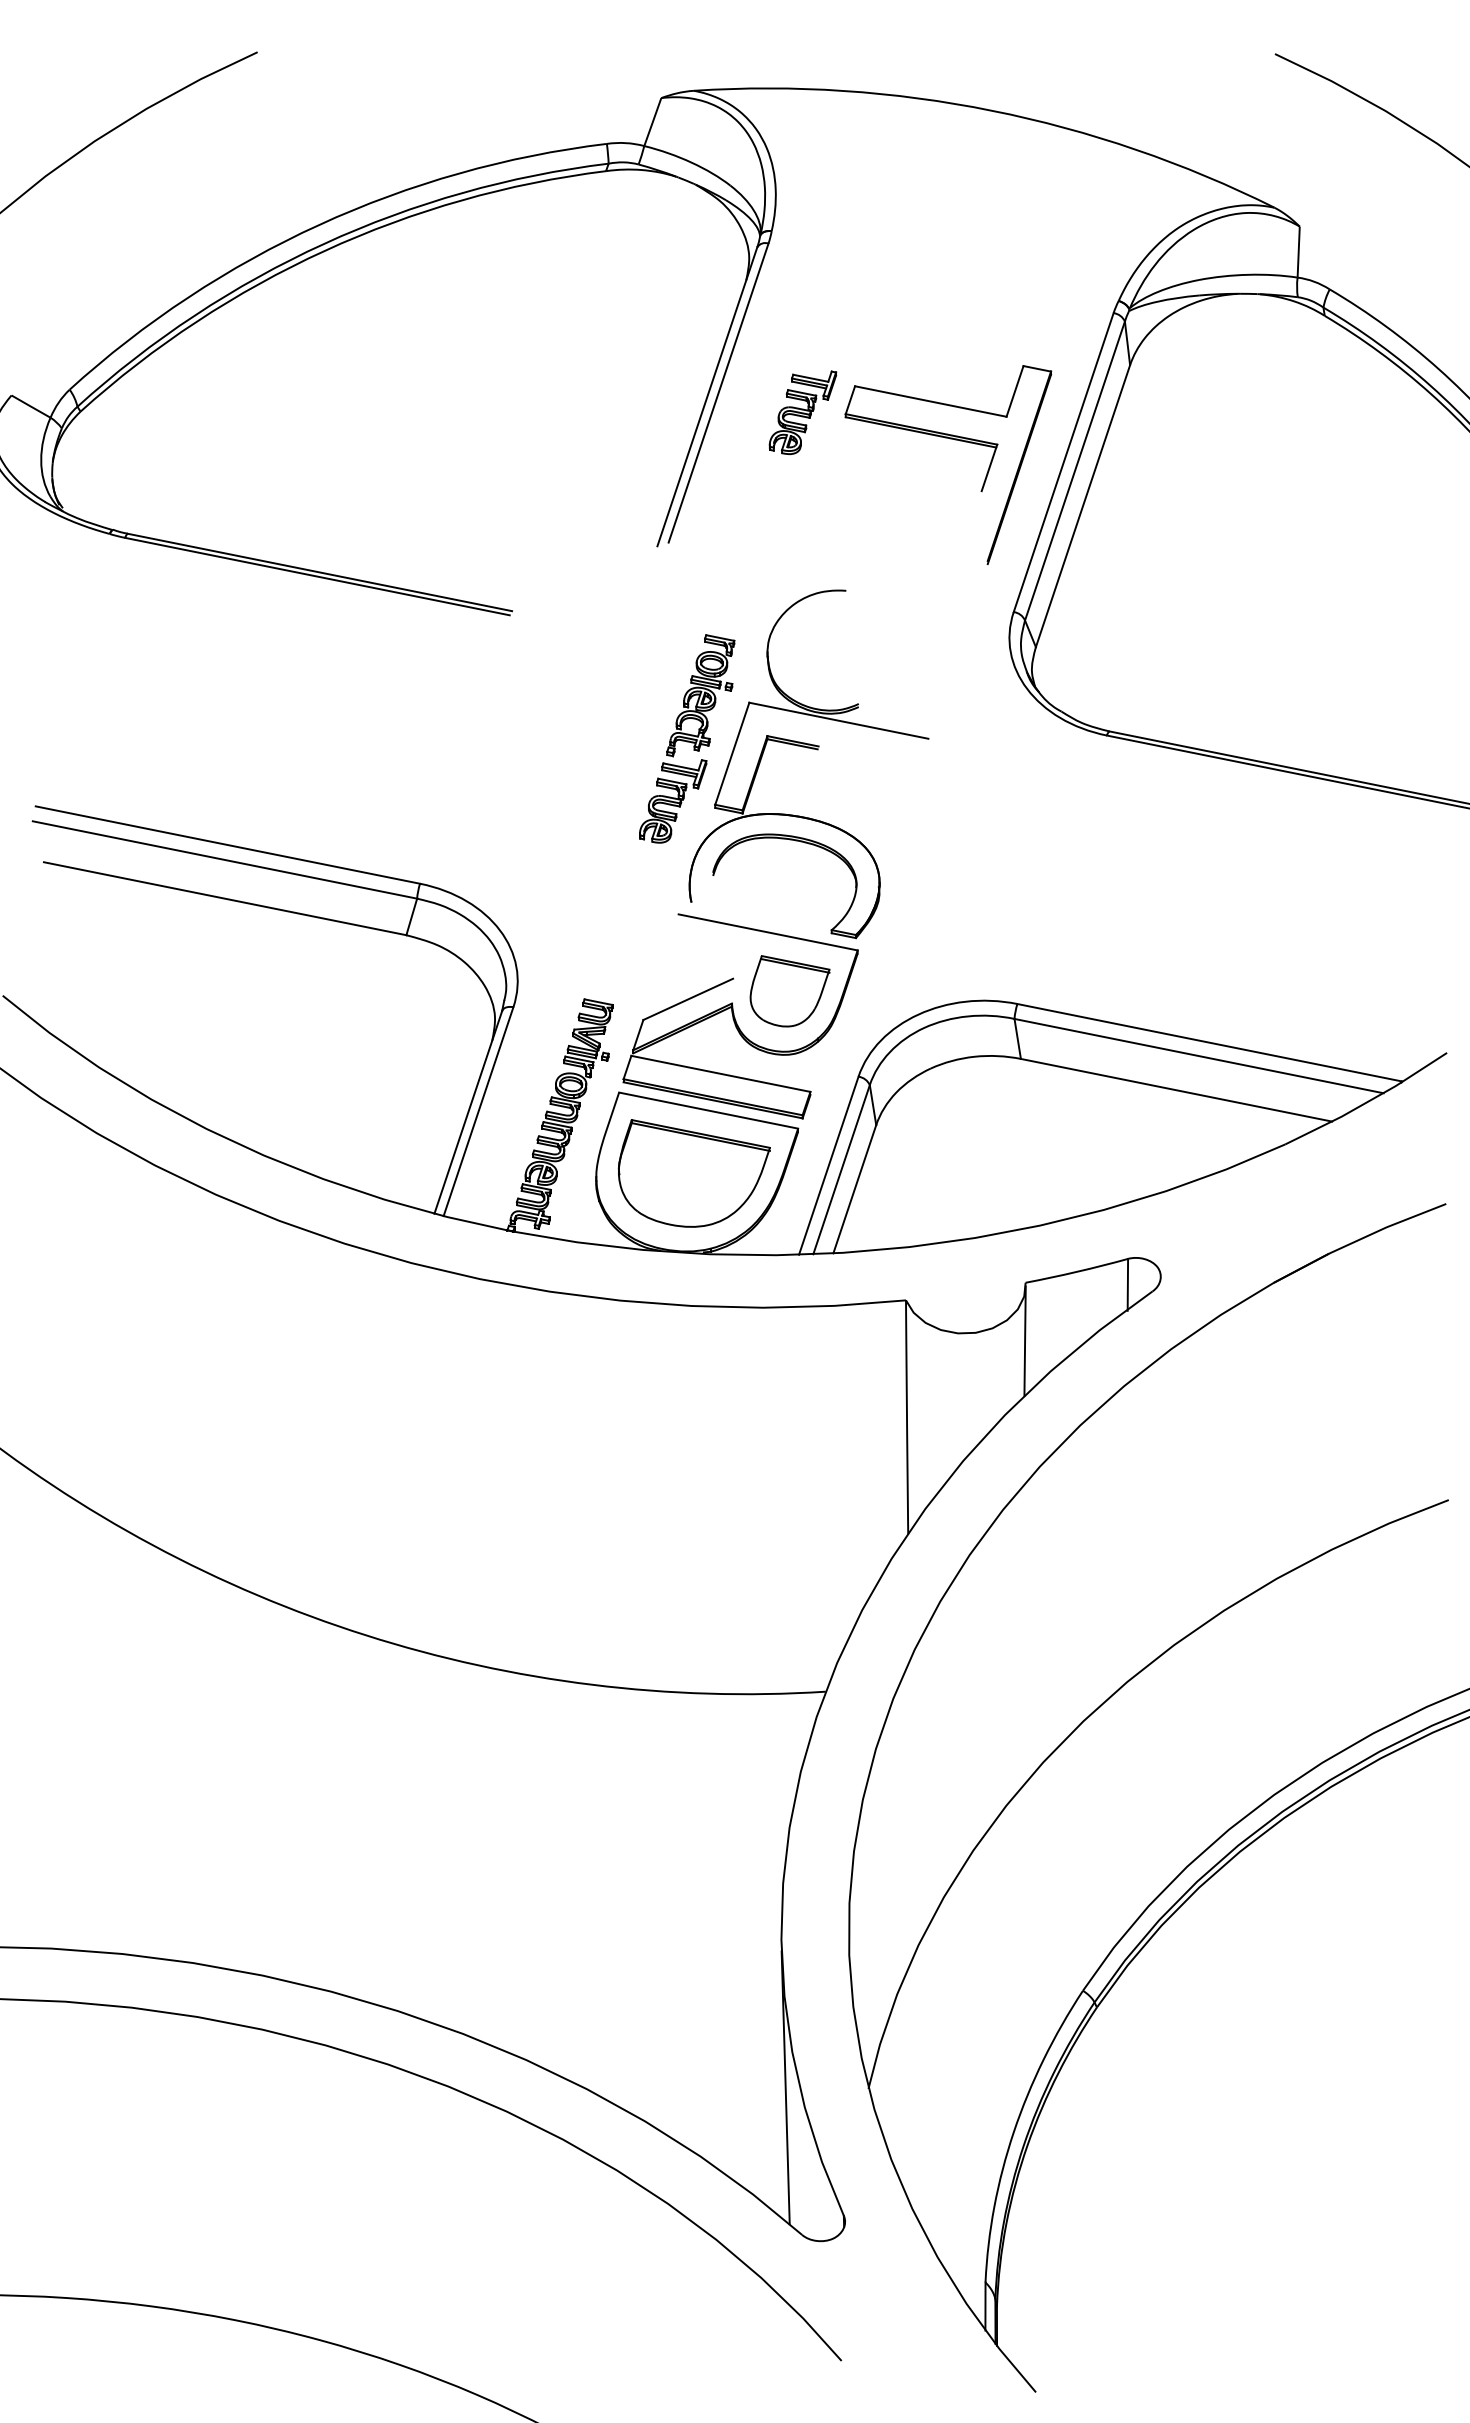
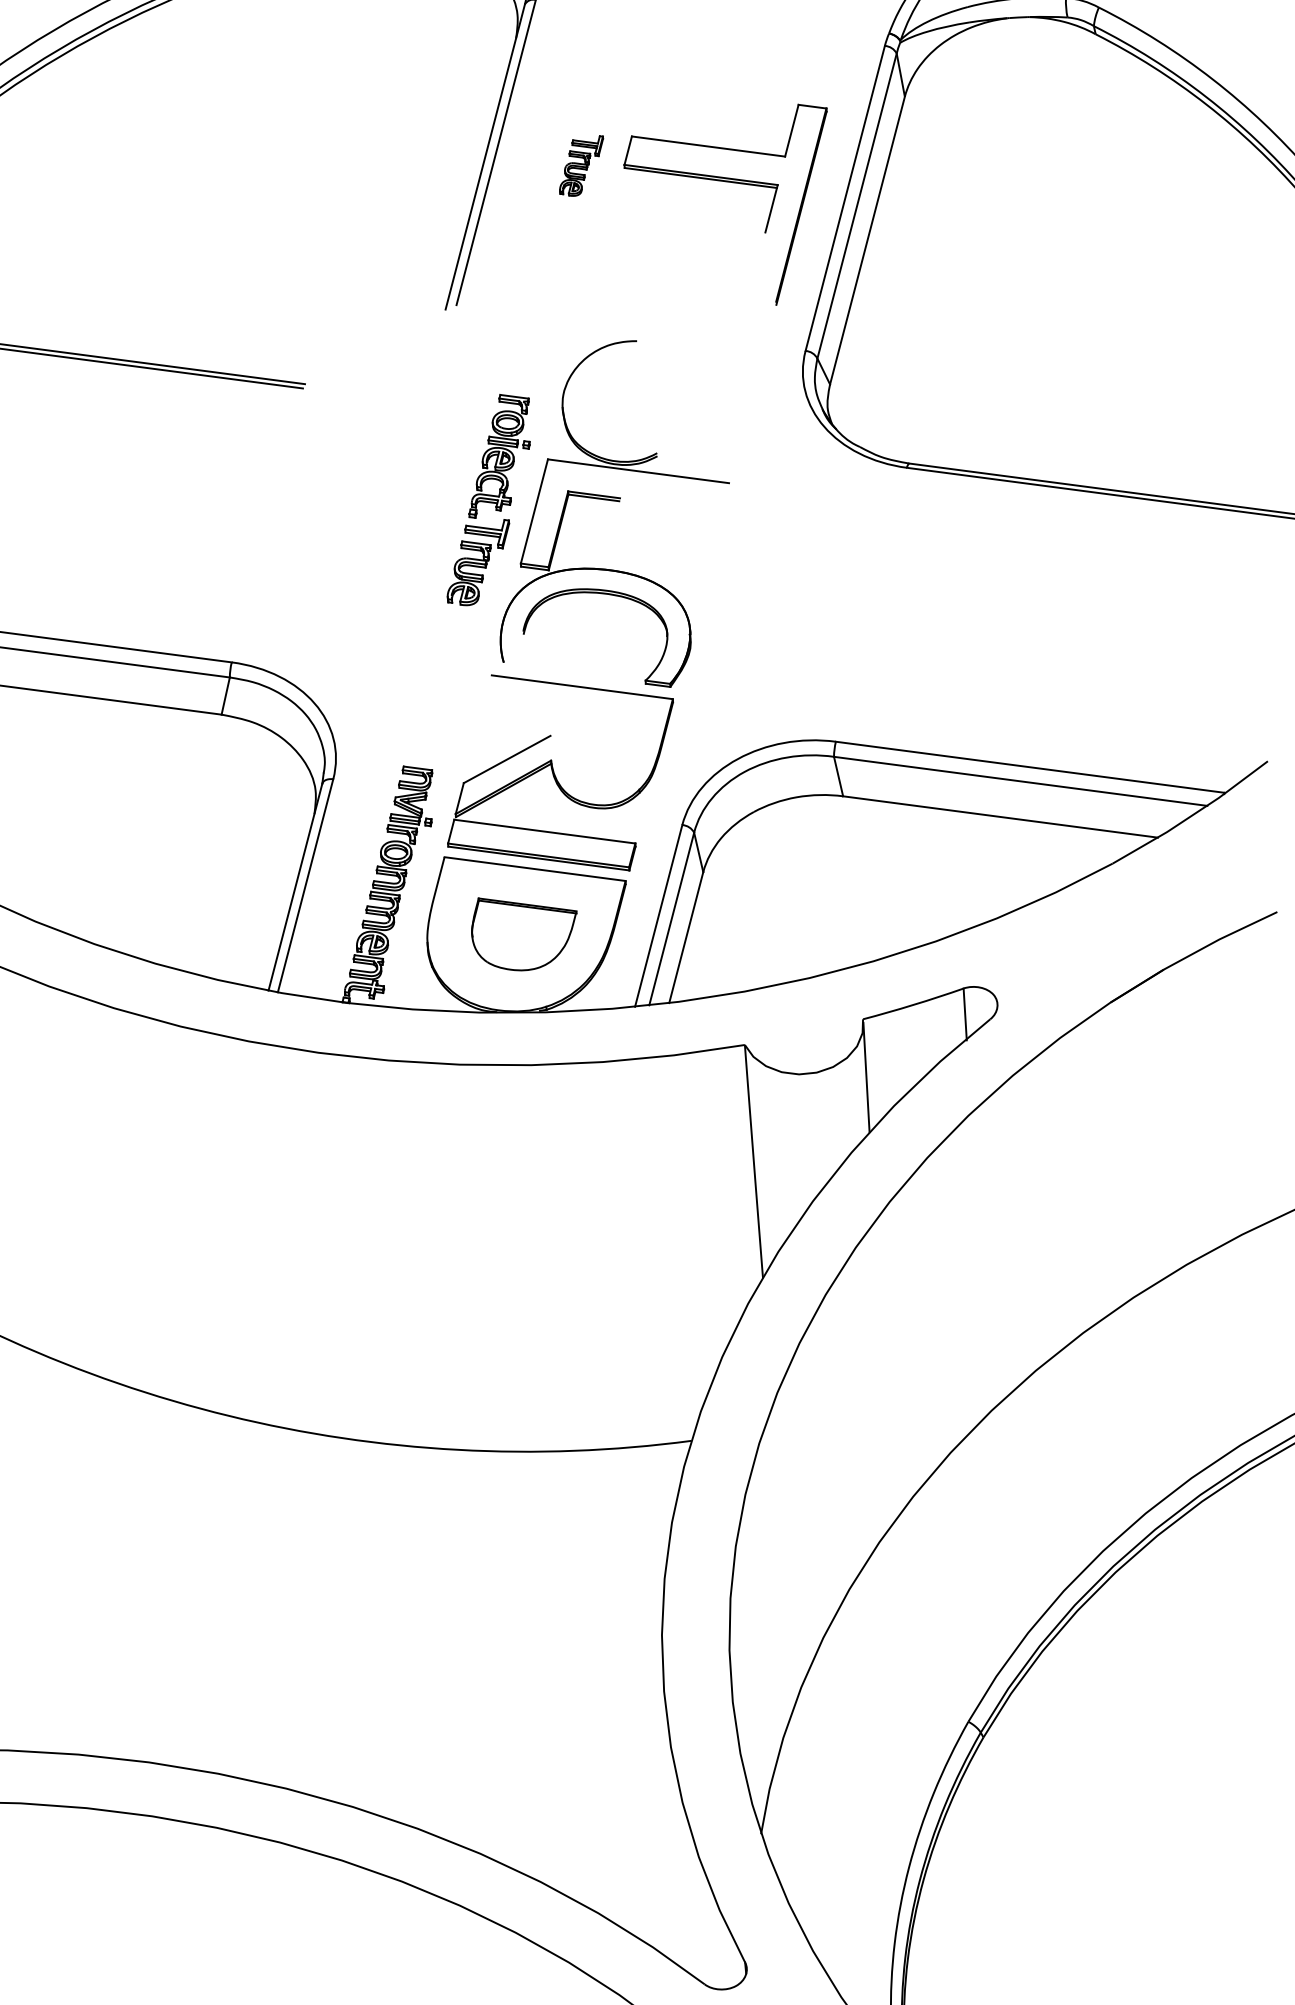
part: (802, 412) -> (581, 166), size x0.7
part: (789, 991) -> (607, 744), removed
part: (693, 1173) -> (524, 932), size x0.7
line: (785, 2087) -> (678, 1838), removed

